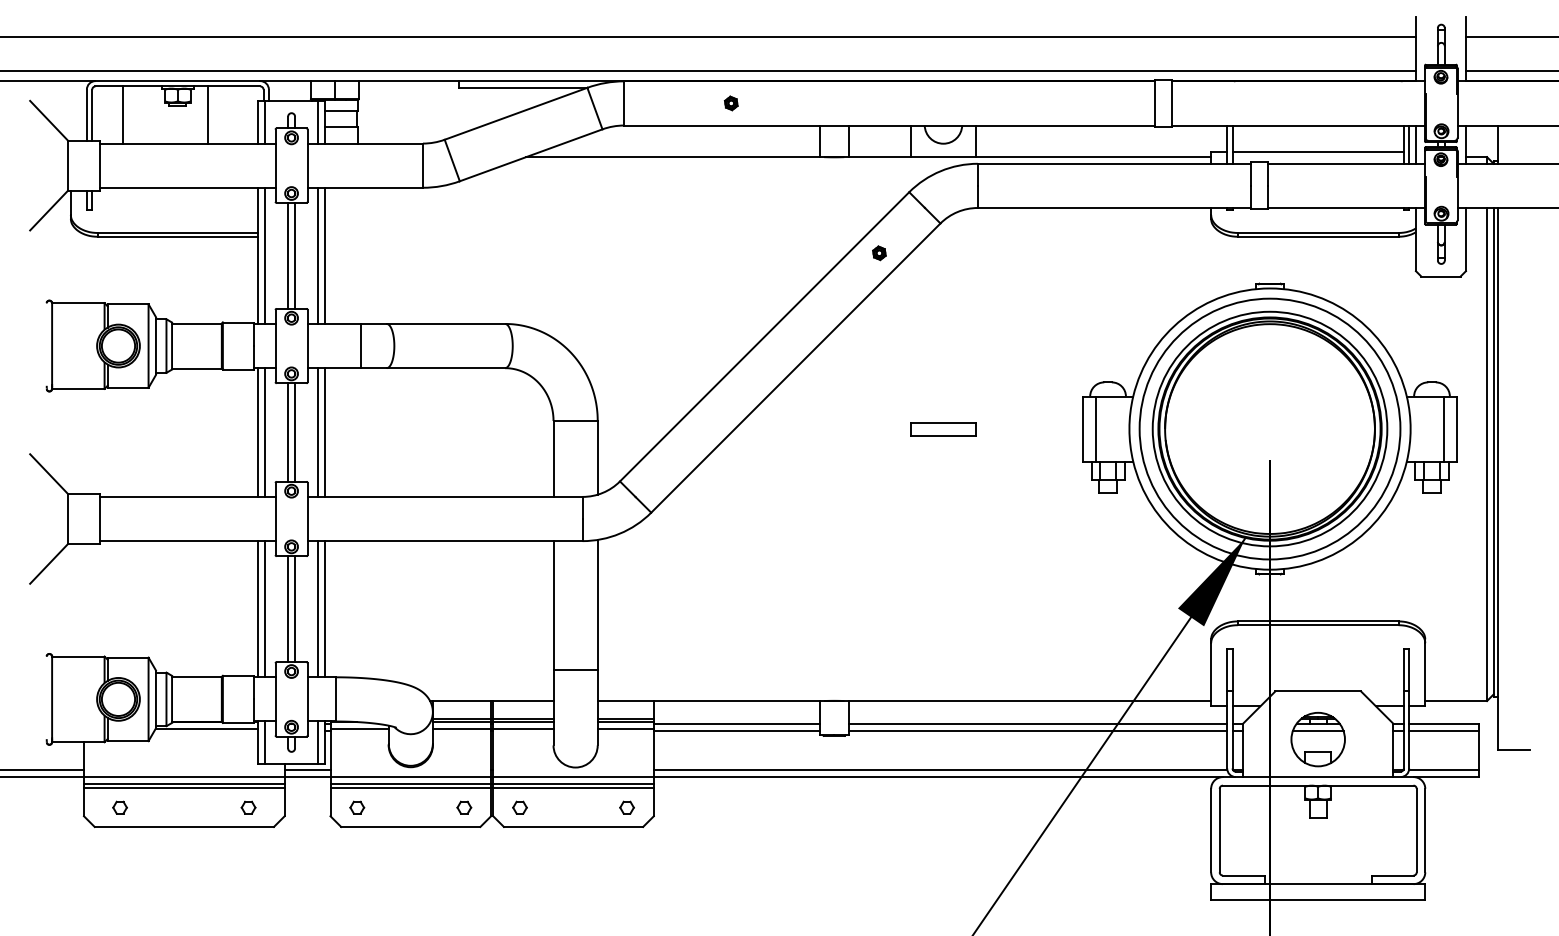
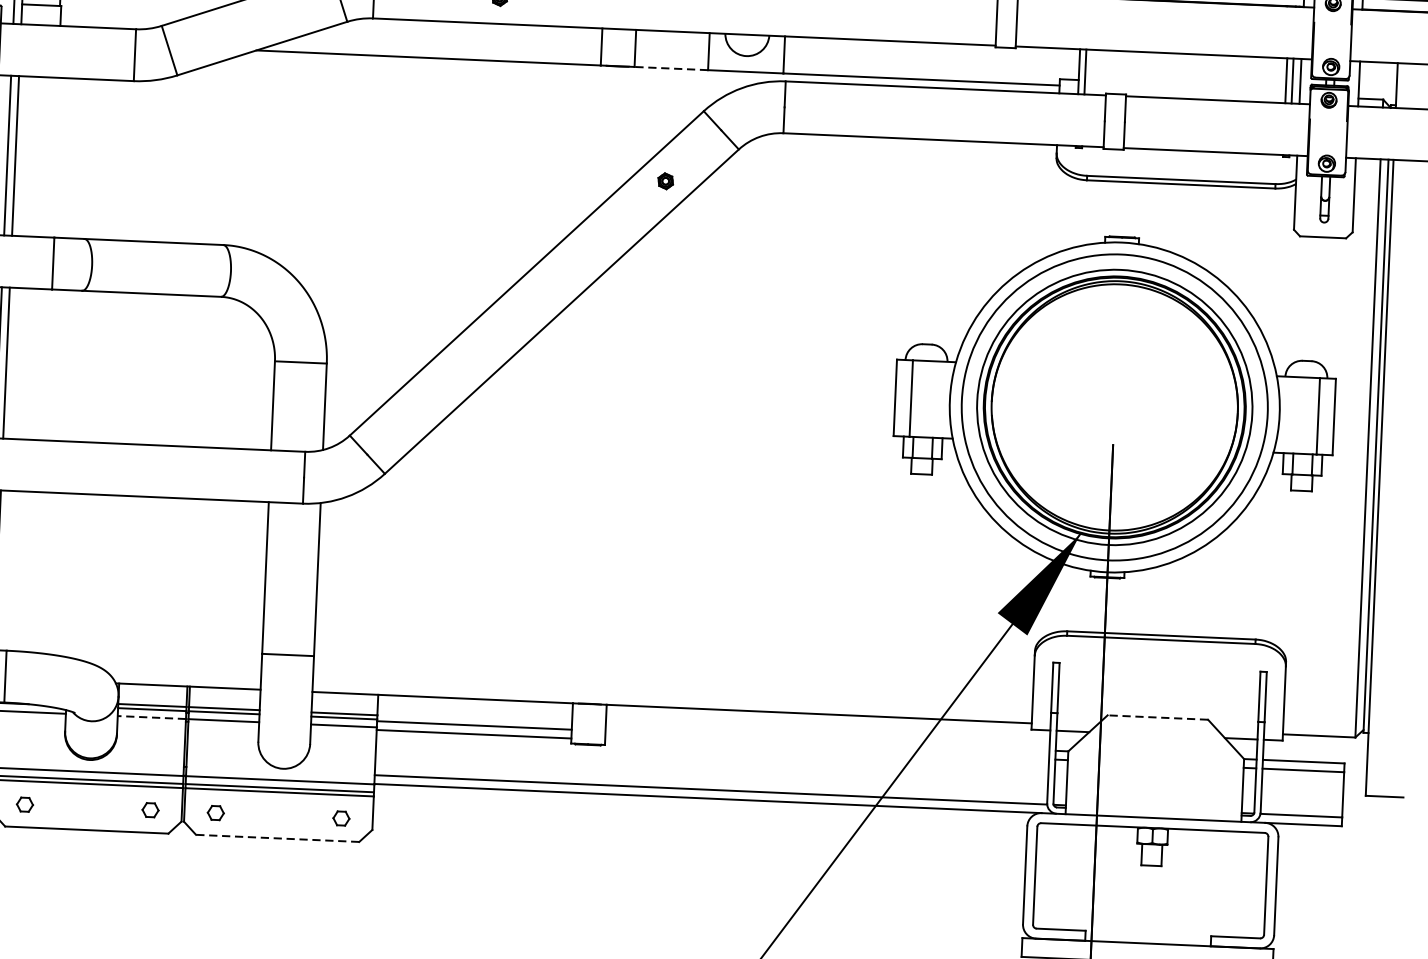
line: (1317, 151) -> (1184, 84), removed
line: (879, 157) -> (670, 68), solid -> dashed
part: (943, 429) -> (731, 391), removed
line: (1318, 691) -> (1158, 717), solid -> dashed
line: (1037, 723) -> (827, 740), removed
line: (461, 728) -> (151, 717), solid -> dashed
line: (1037, 731) -> (826, 750), removed
part: (1317, 739) -> (1154, 773), removed
line: (573, 826) -> (277, 837), solid -> dashed

